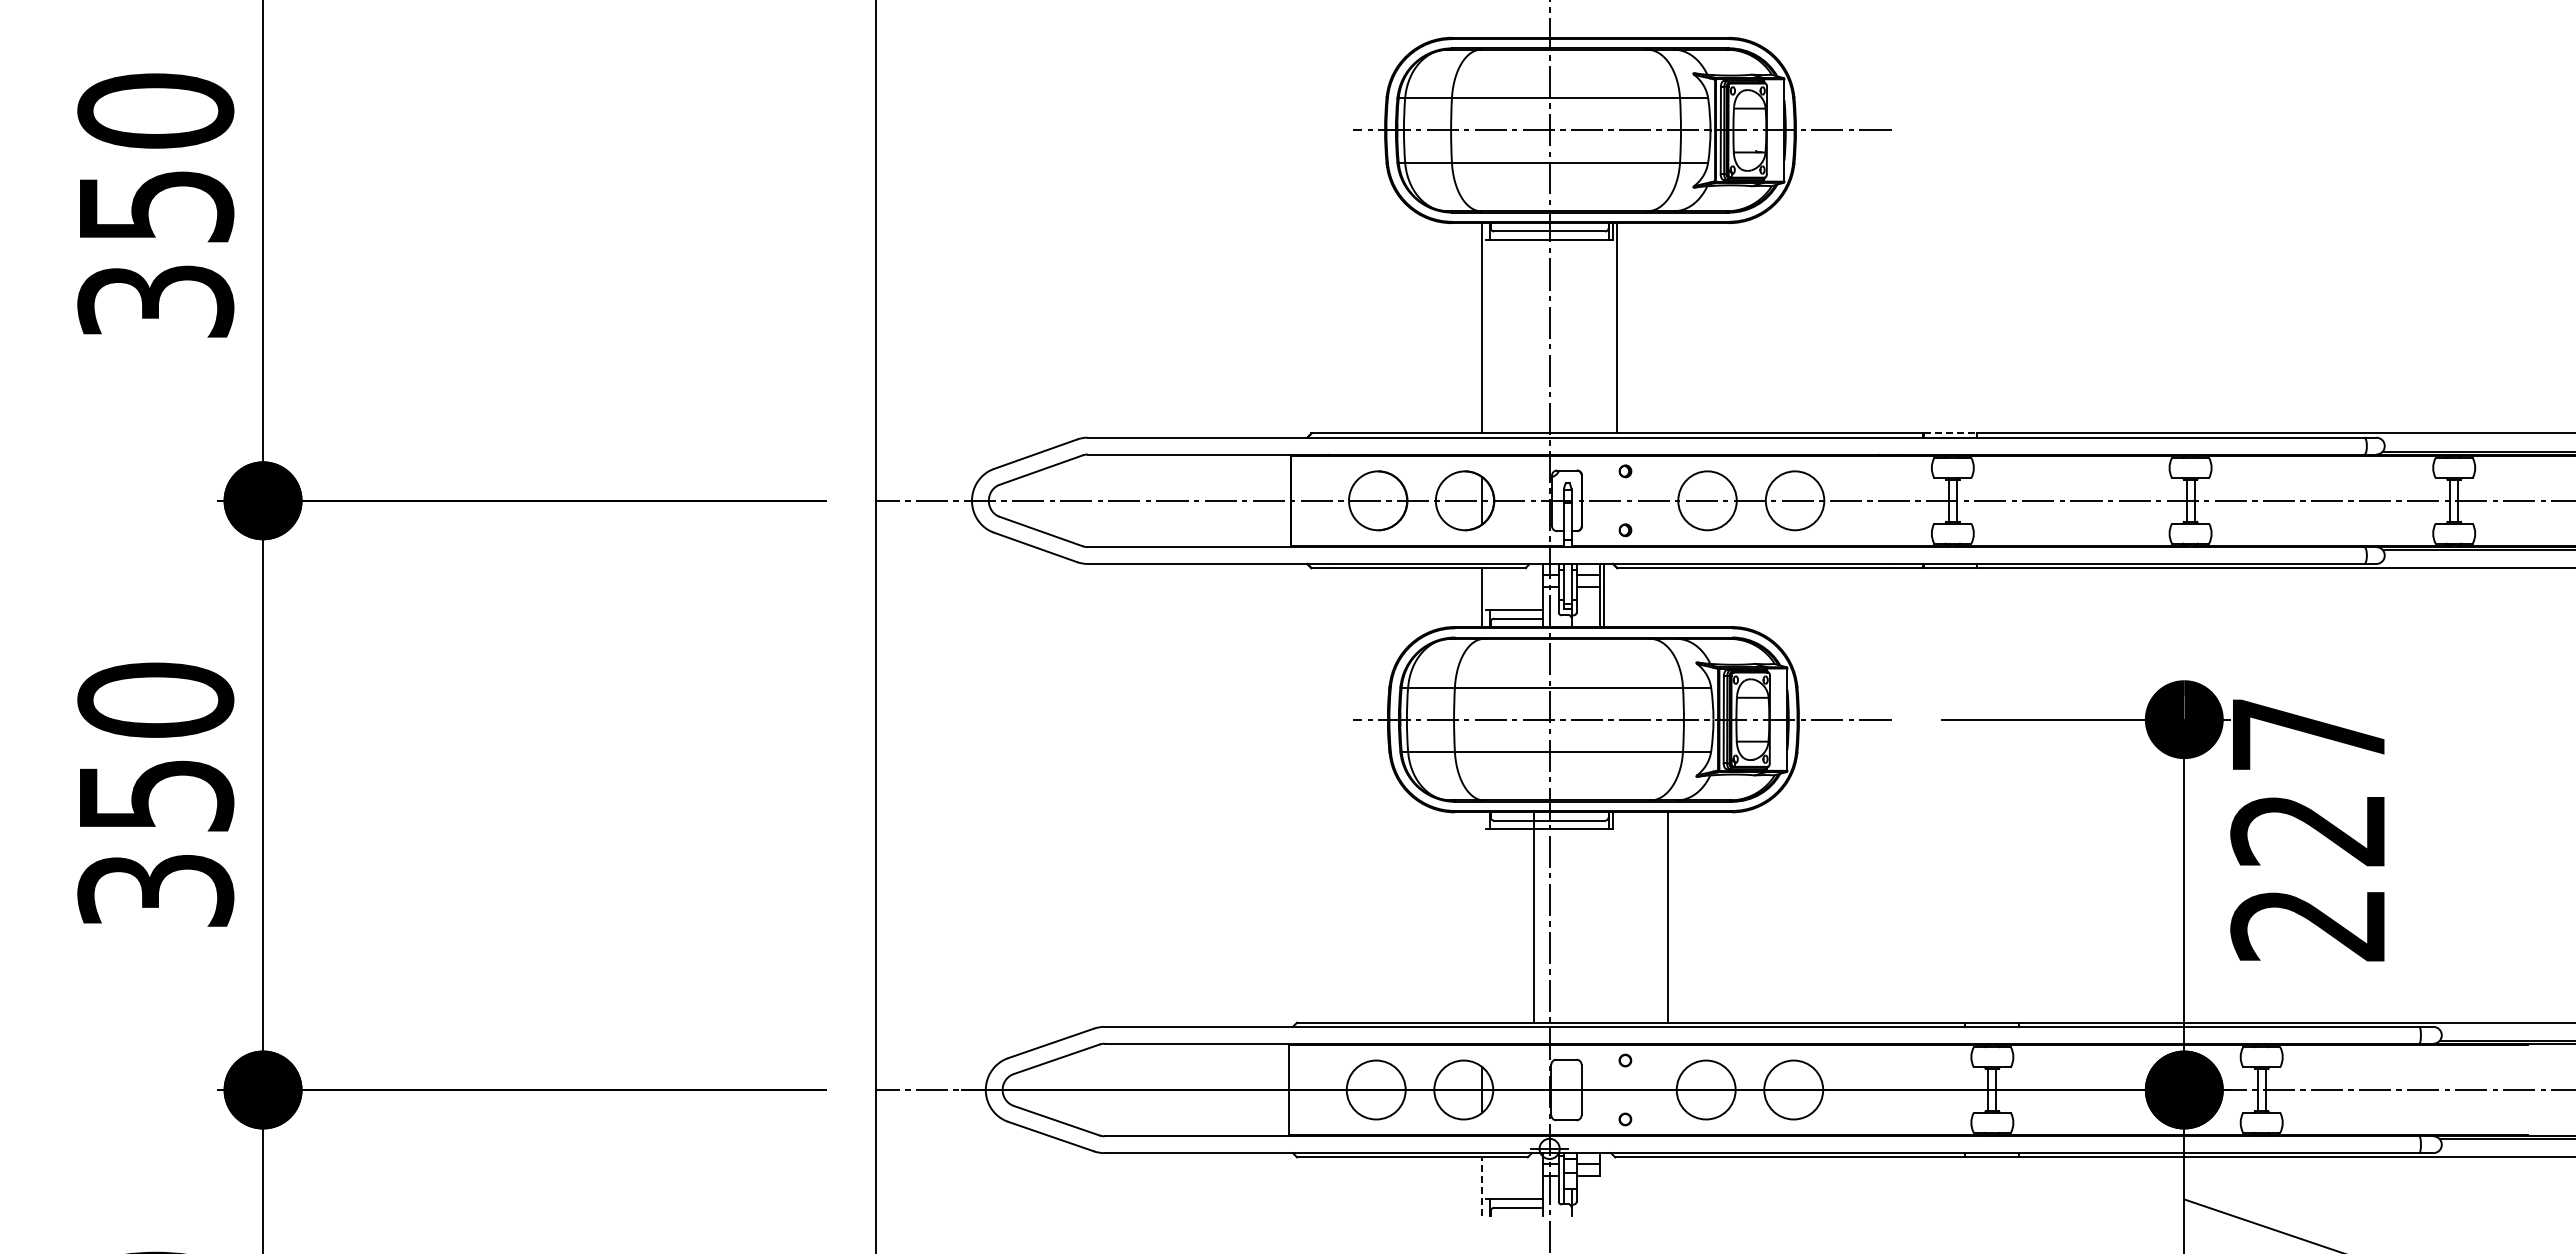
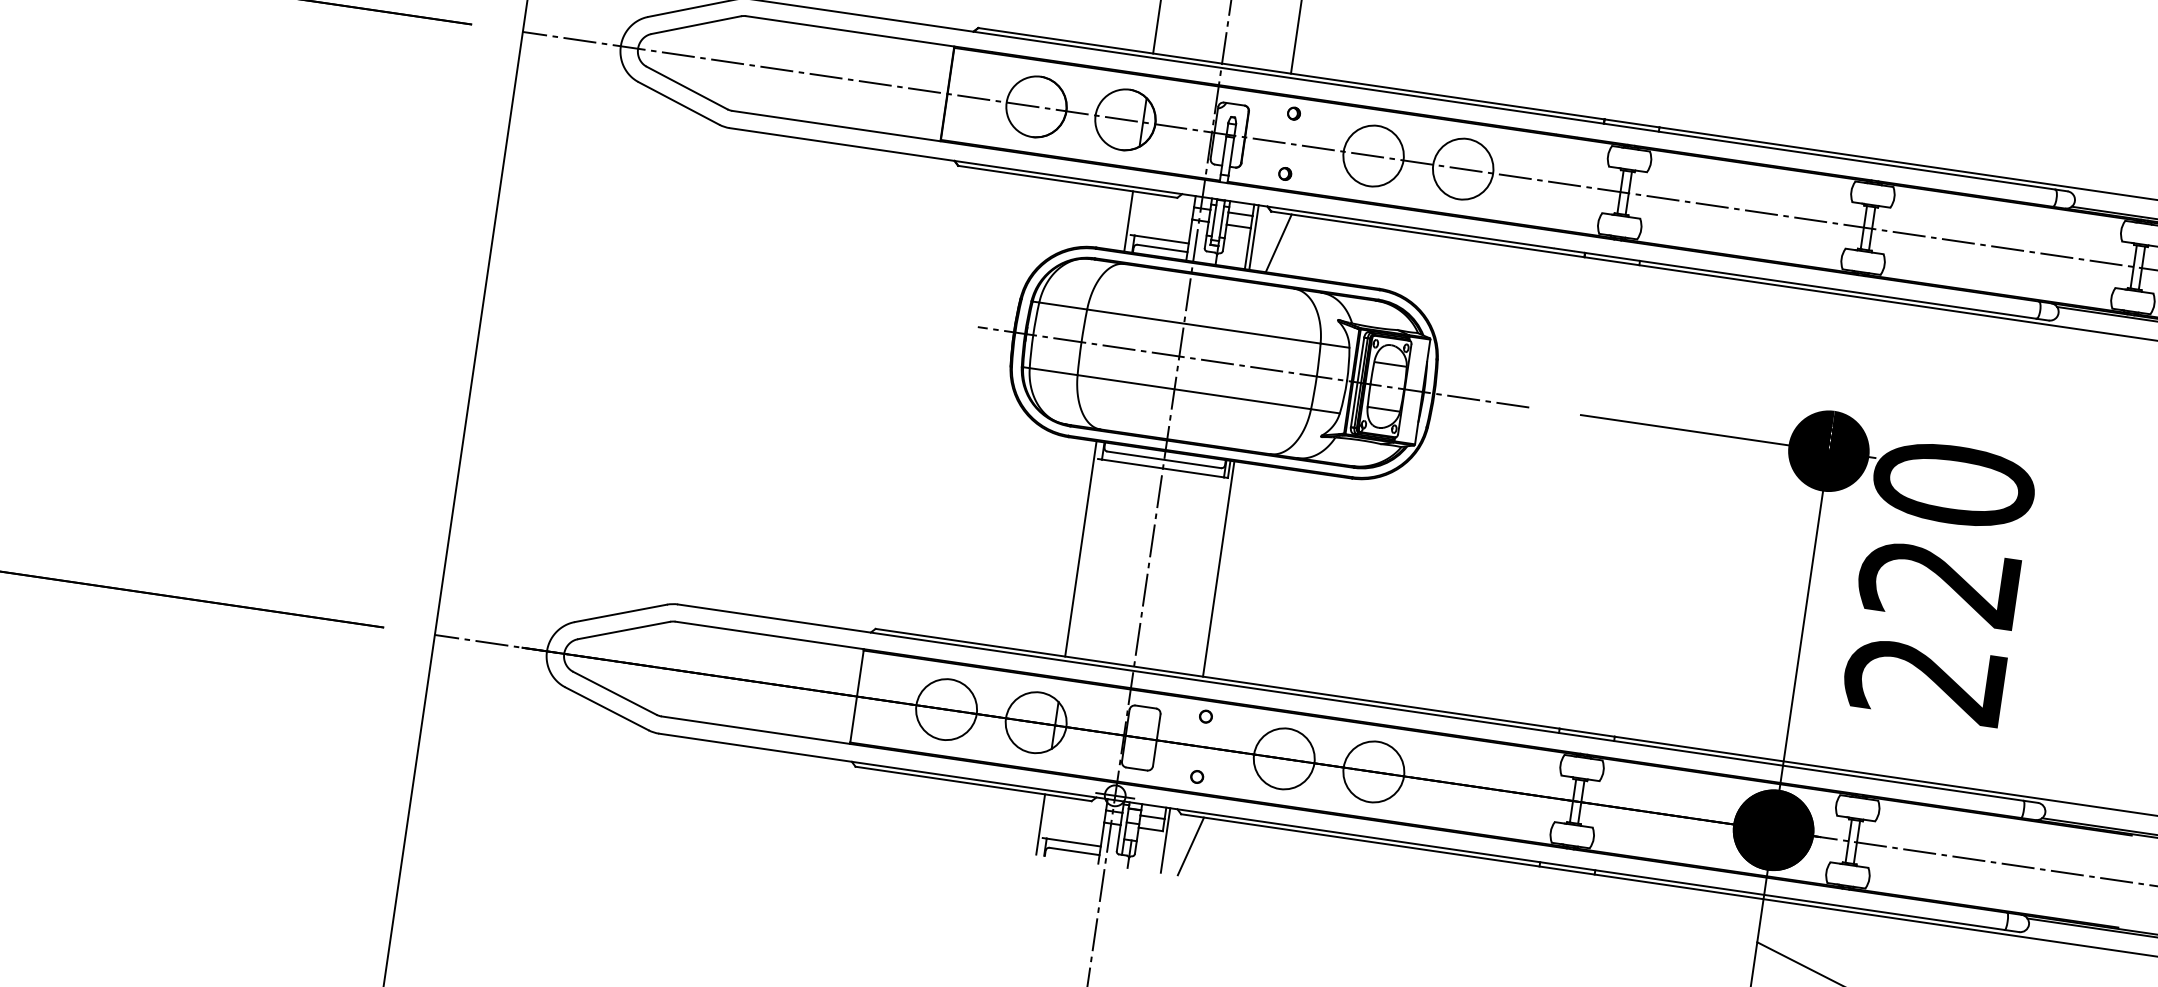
line: (1950, 433) -> (1632, 123), dashed -> solid
line: (1628, 597) -> (1278, 243), added
text: (2308, 734) -> (1953, 484), 227 -> 220
line: (1534, 917) -> (1081, 548), moved
line: (1667, 917) -> (1218, 568), moved
line: (1604, 1184) -> (1166, 840), added
line: (1482, 1186) -> (1040, 824), dashed -> solid
line: (1628, 1186) -> (1190, 846), added

